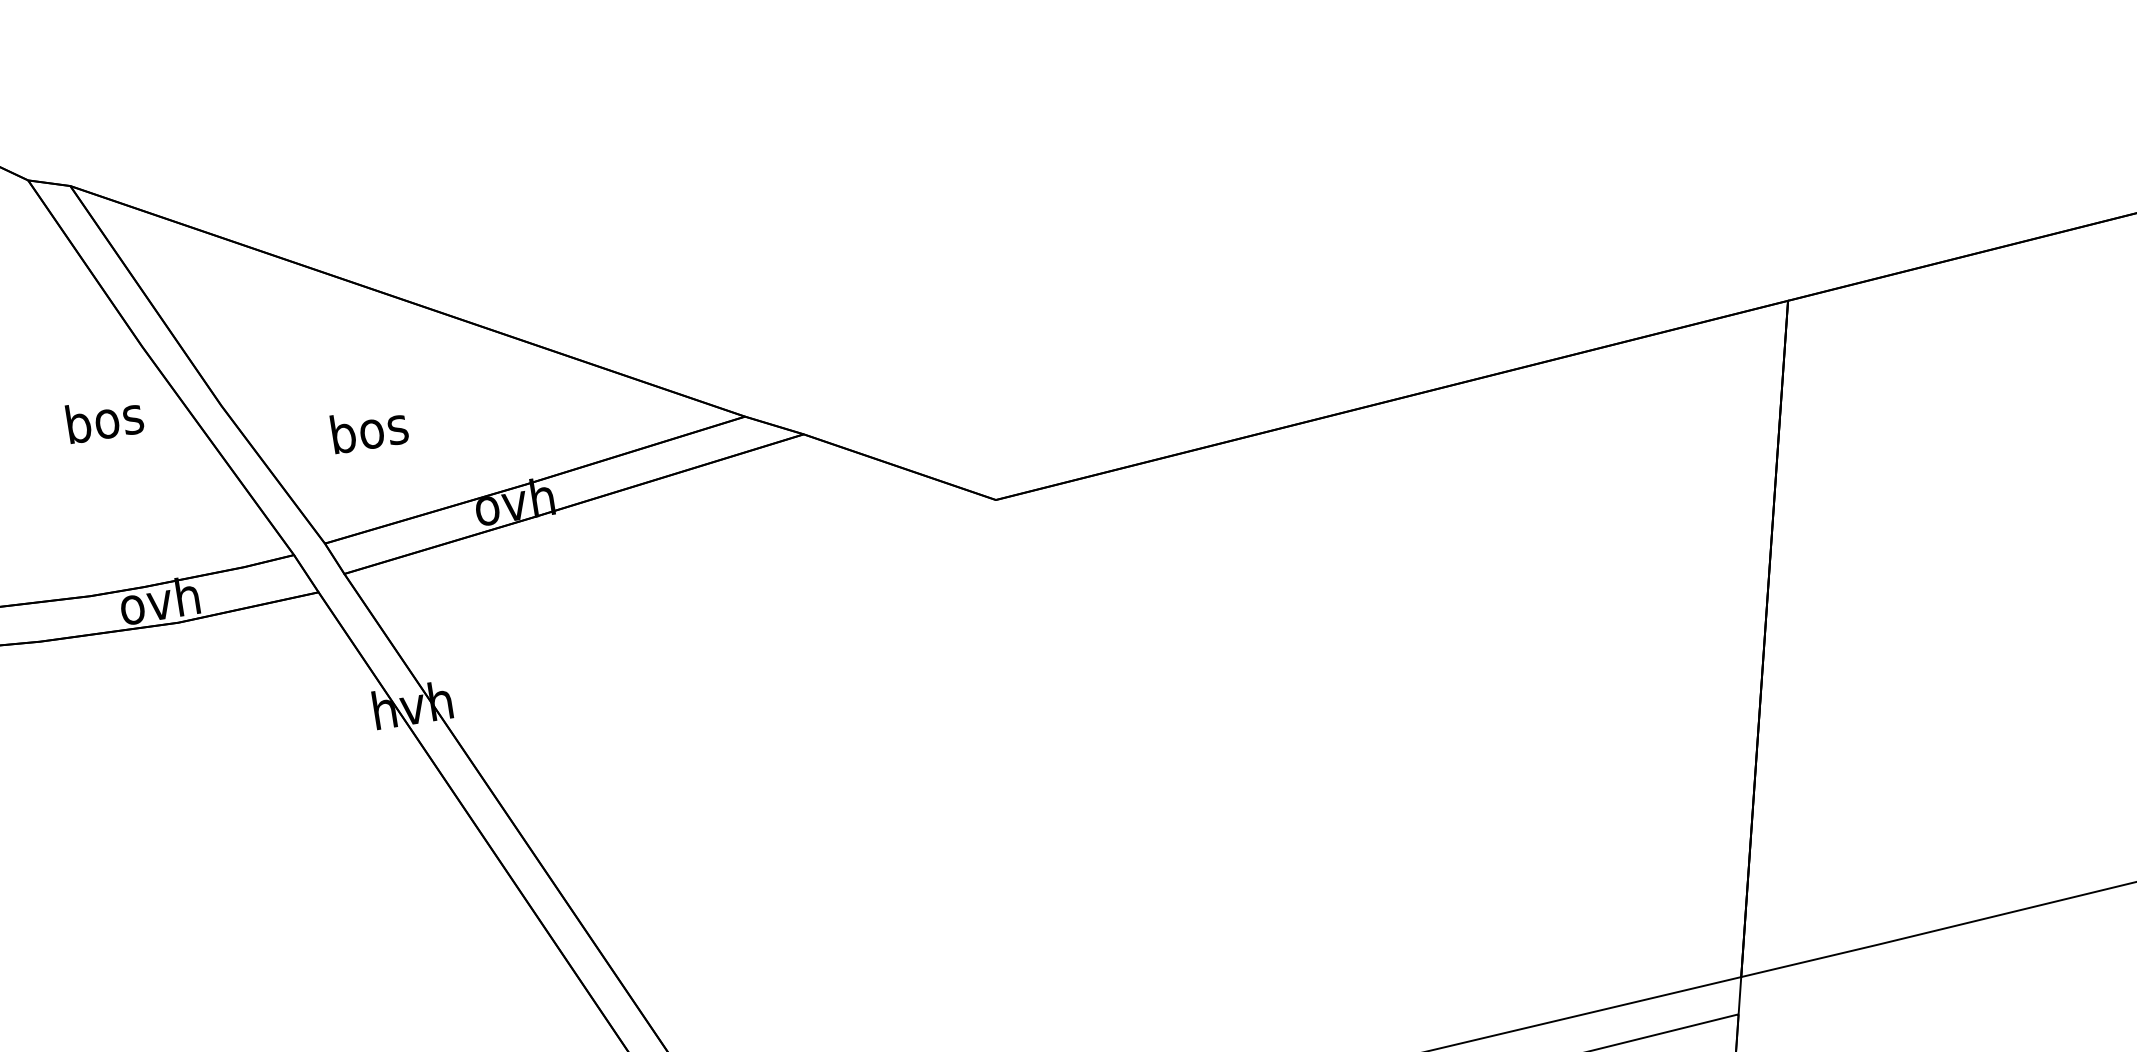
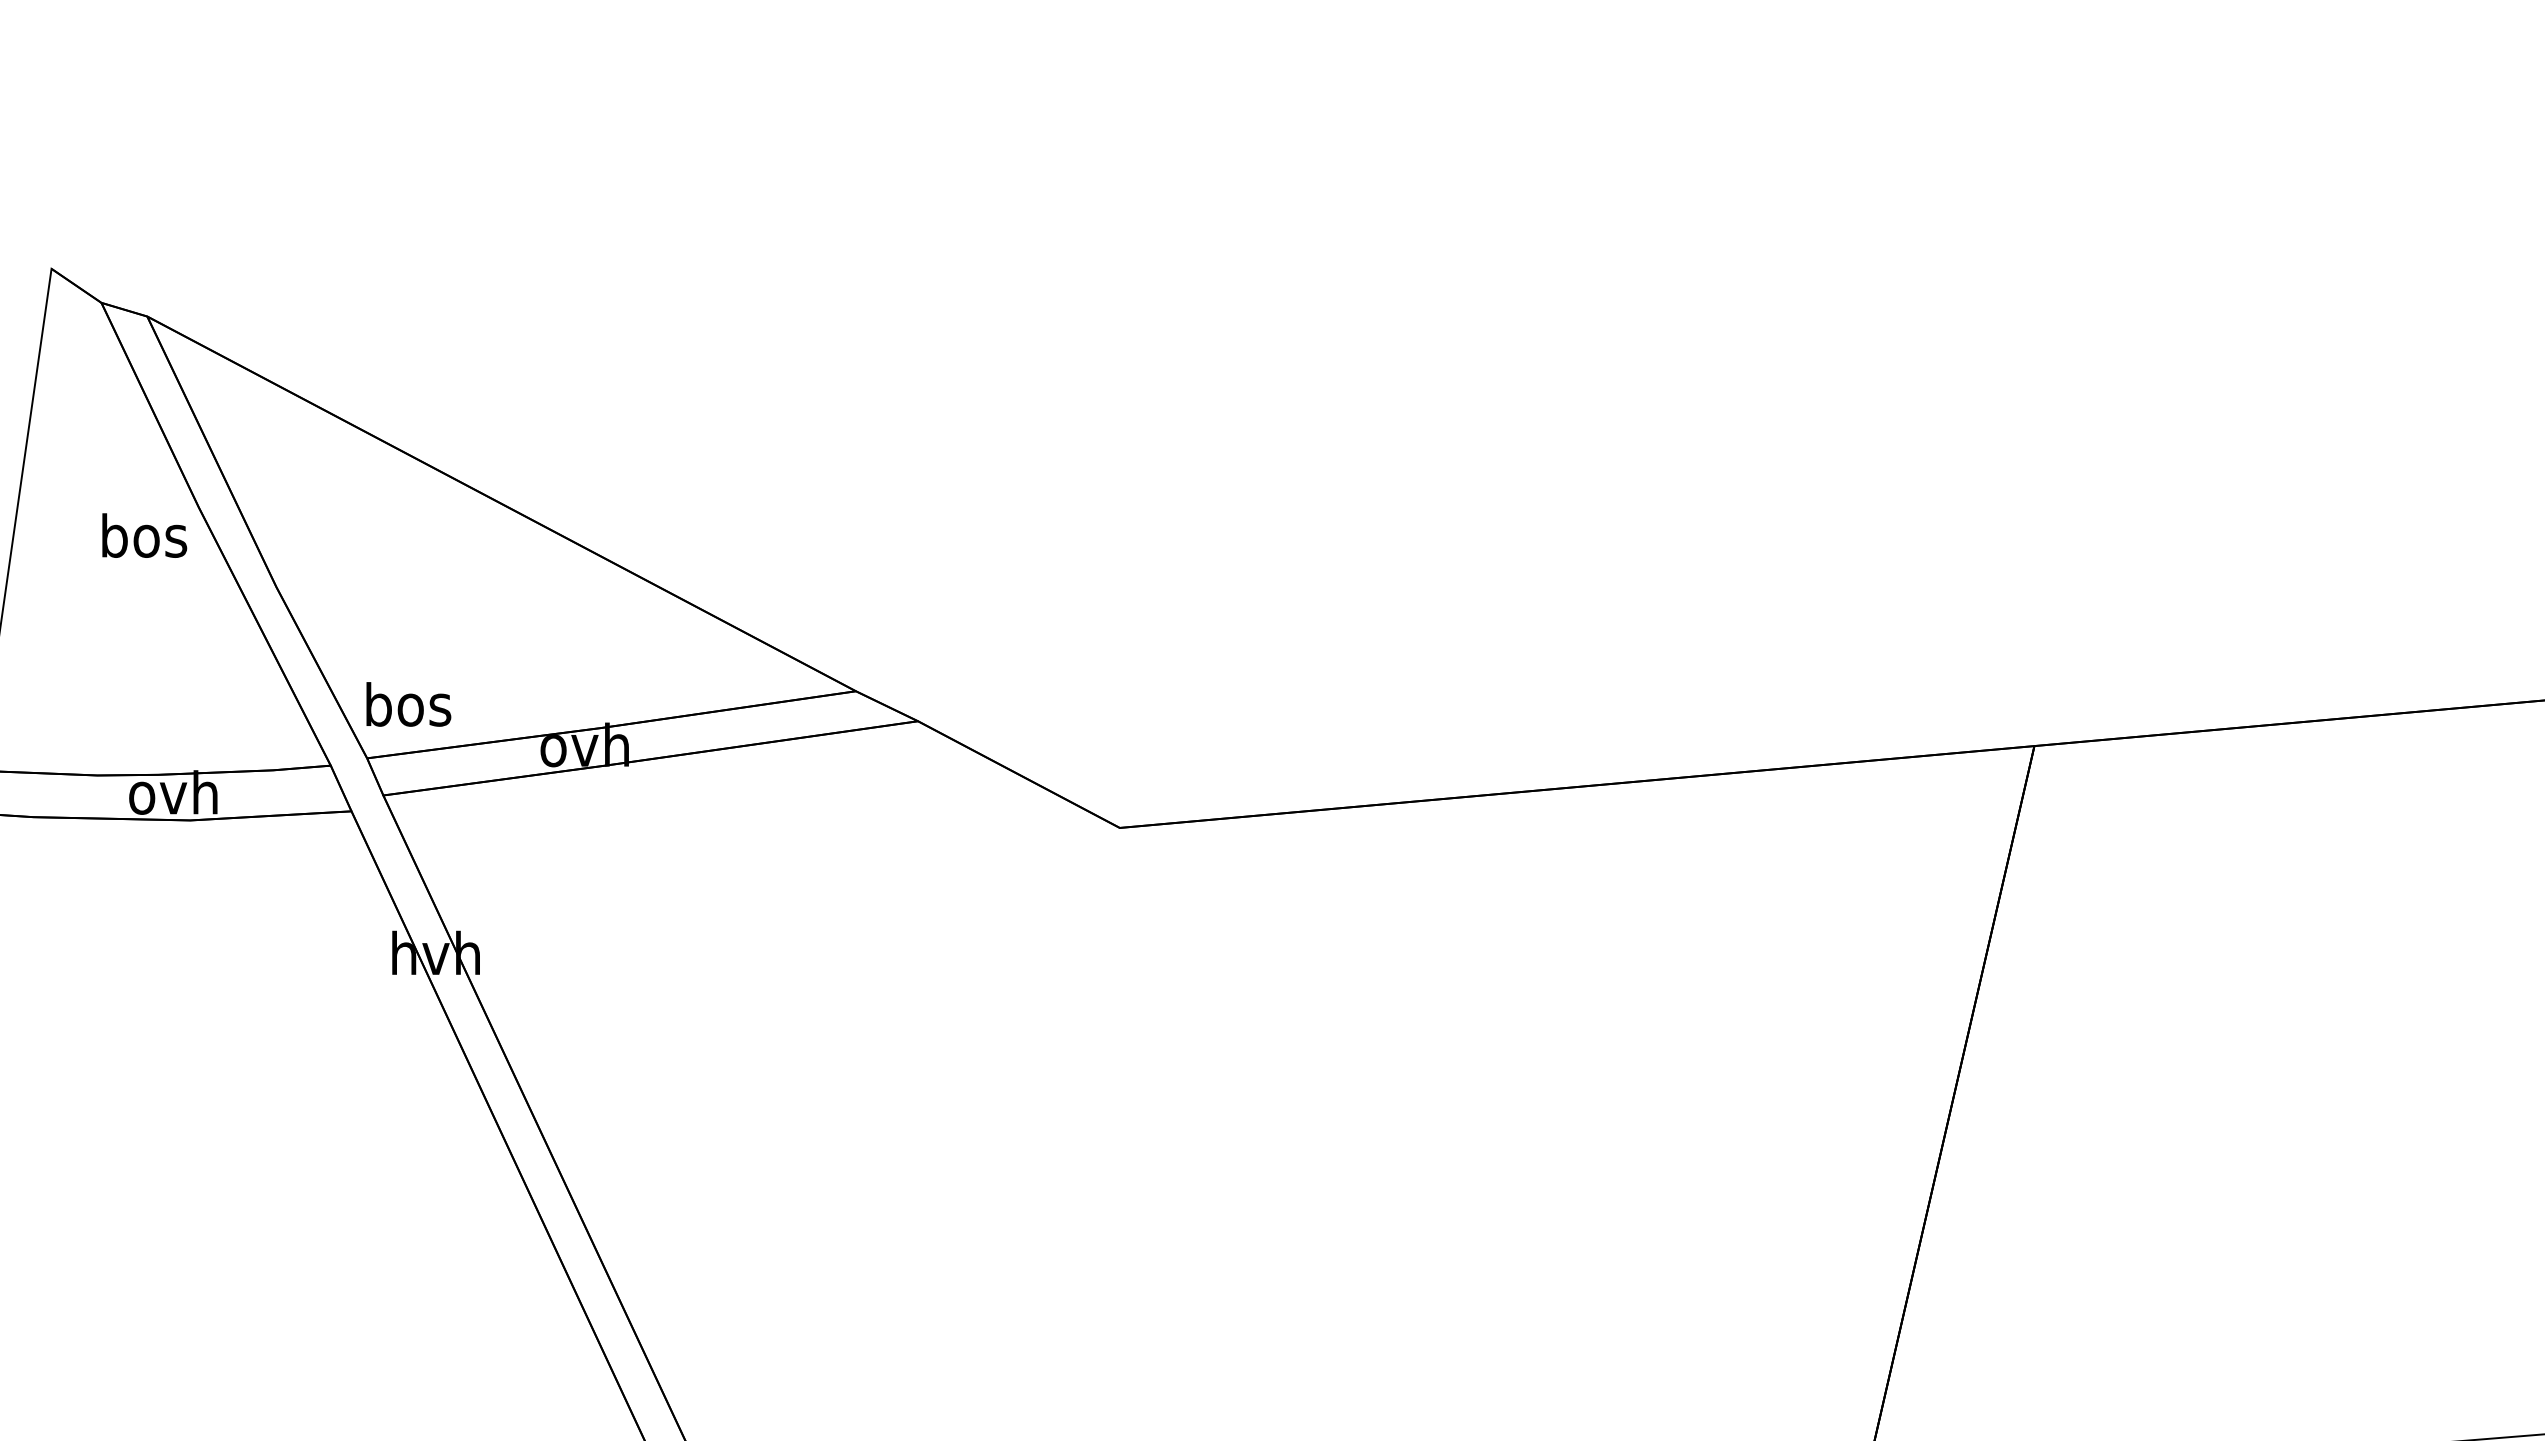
text: (104, 419) -> (144, 535), moved
text: (369, 429) -> (408, 704), moved

